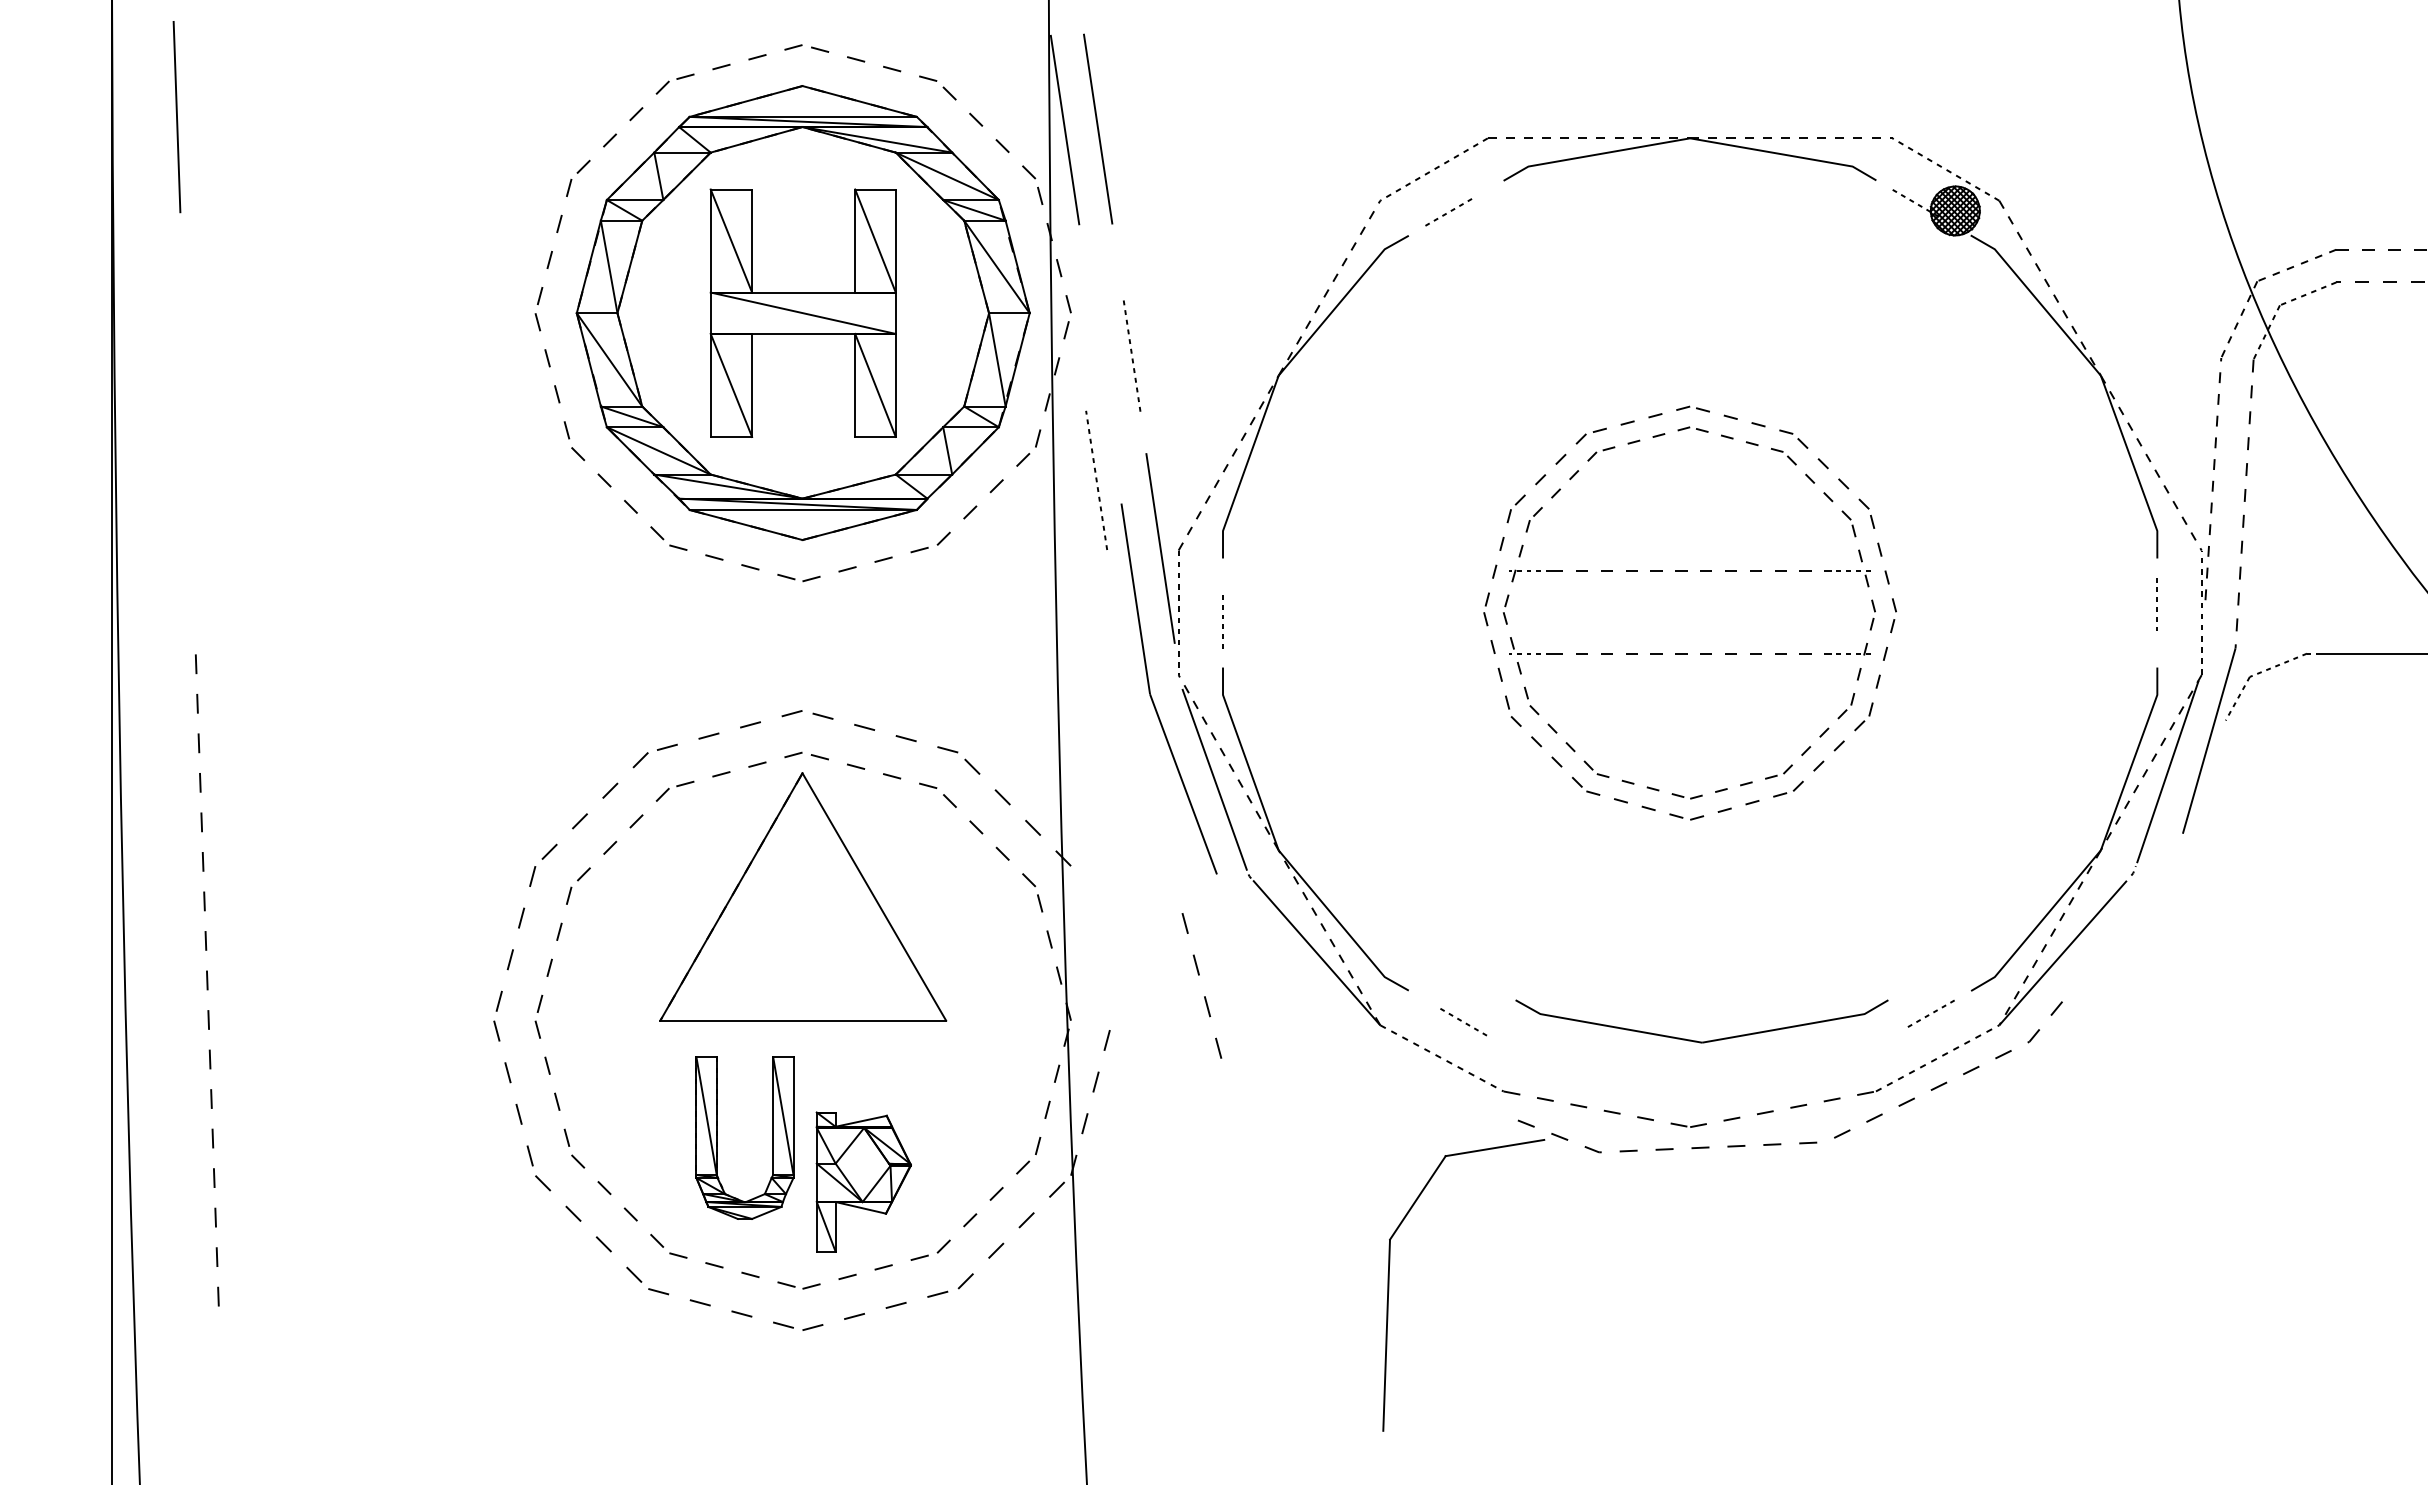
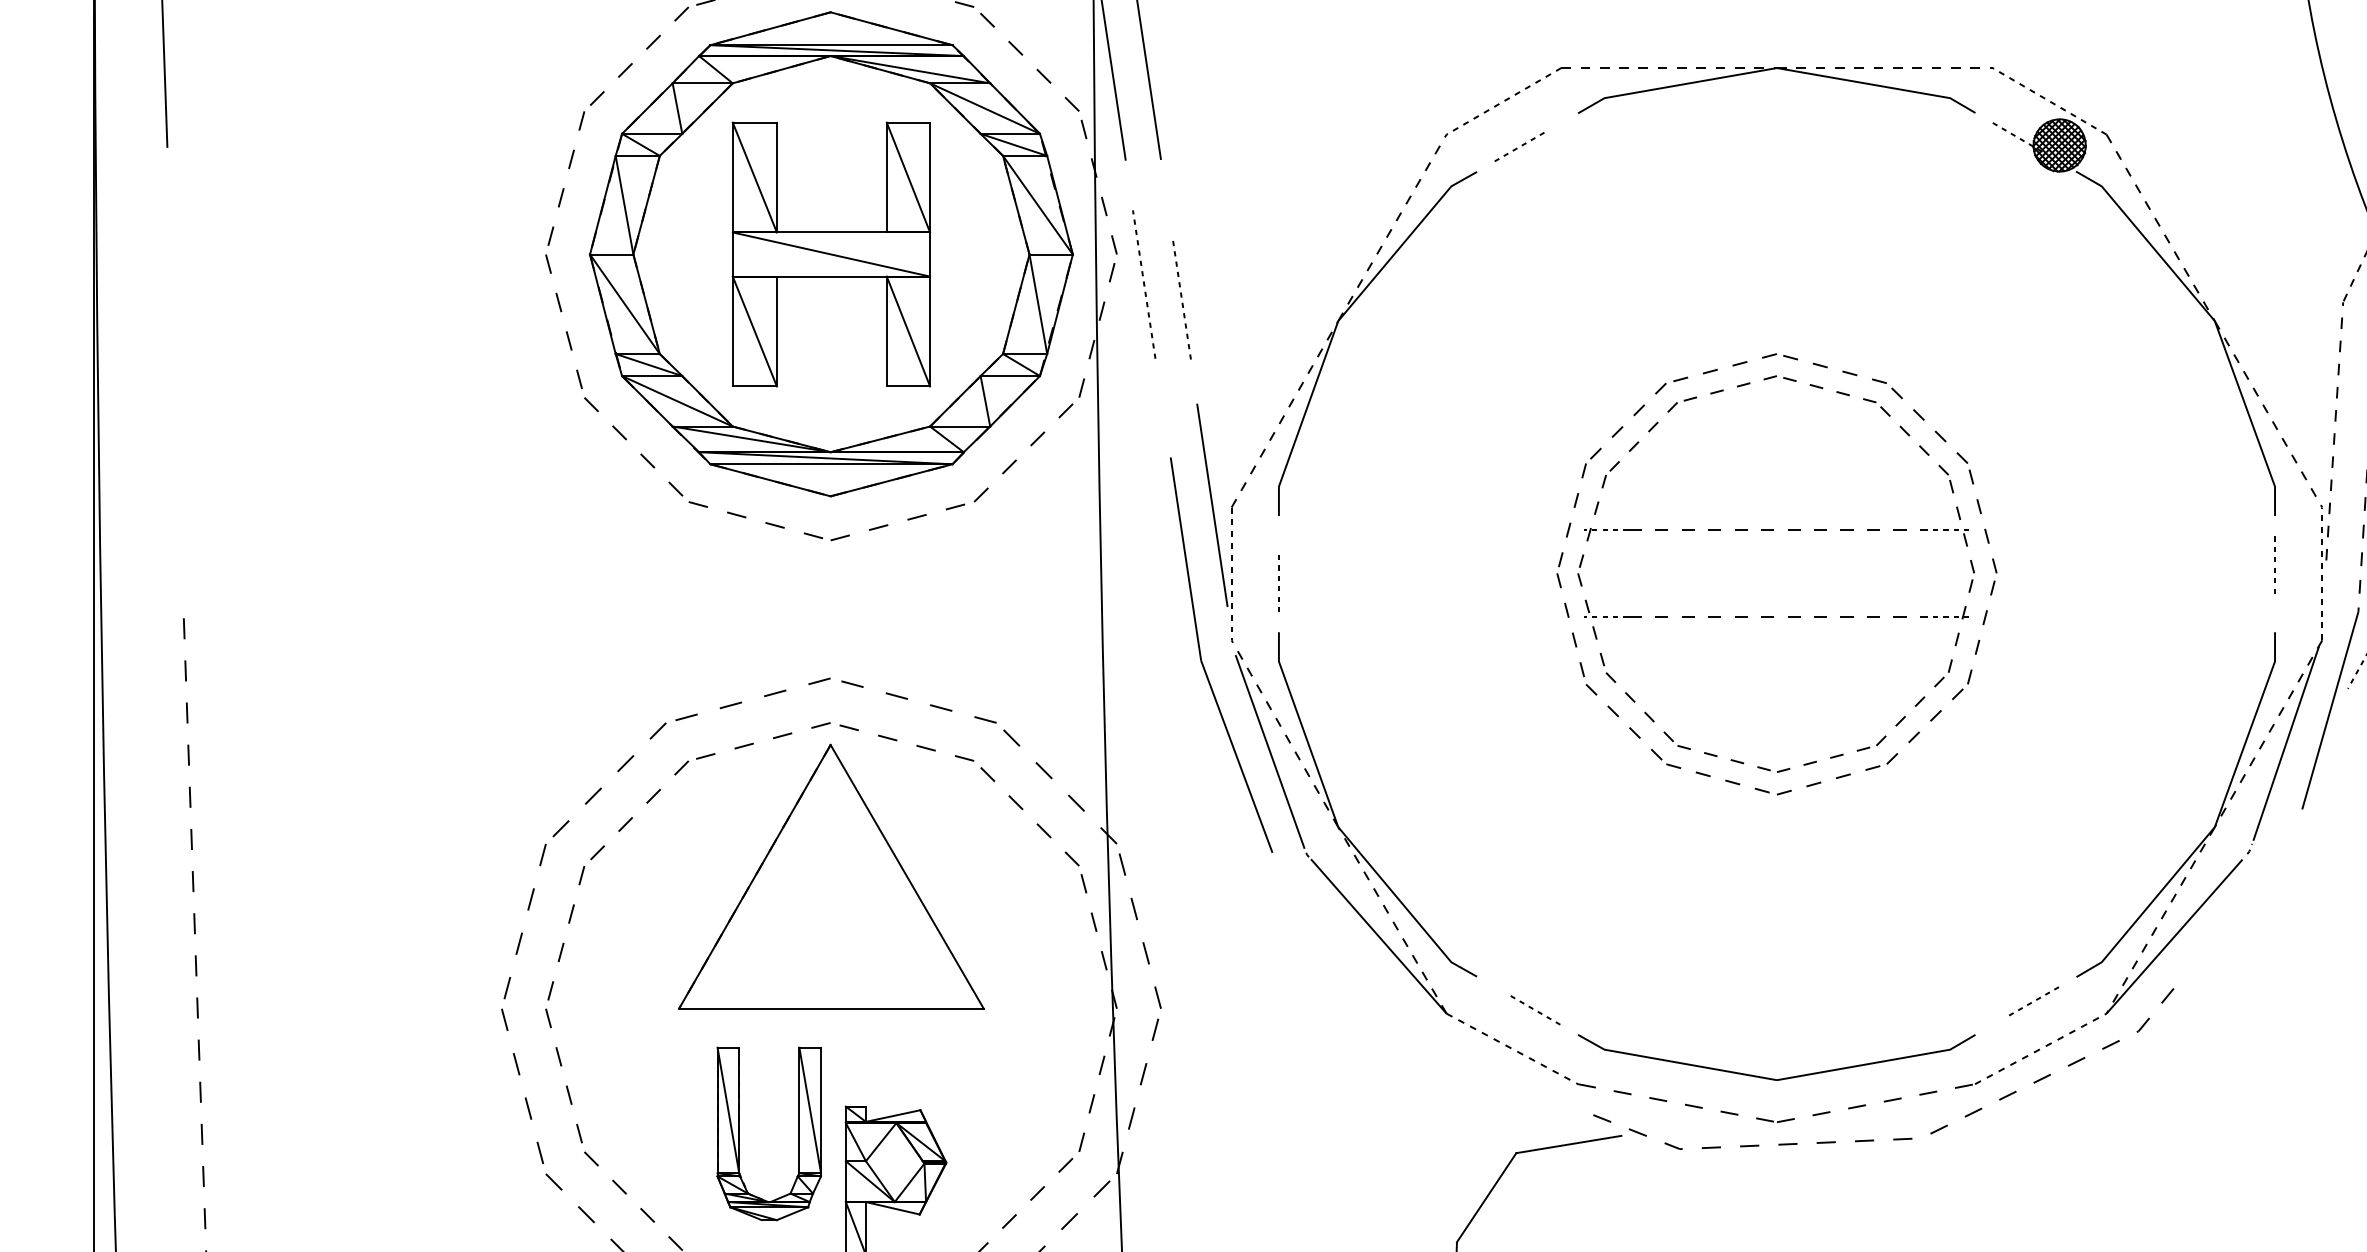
line: (1096, 479) -> (1144, 283), moved
line: (1199, 975) -> (1137, 920), moved
part: (1696, 1040) -> (1770, 1077), moved

